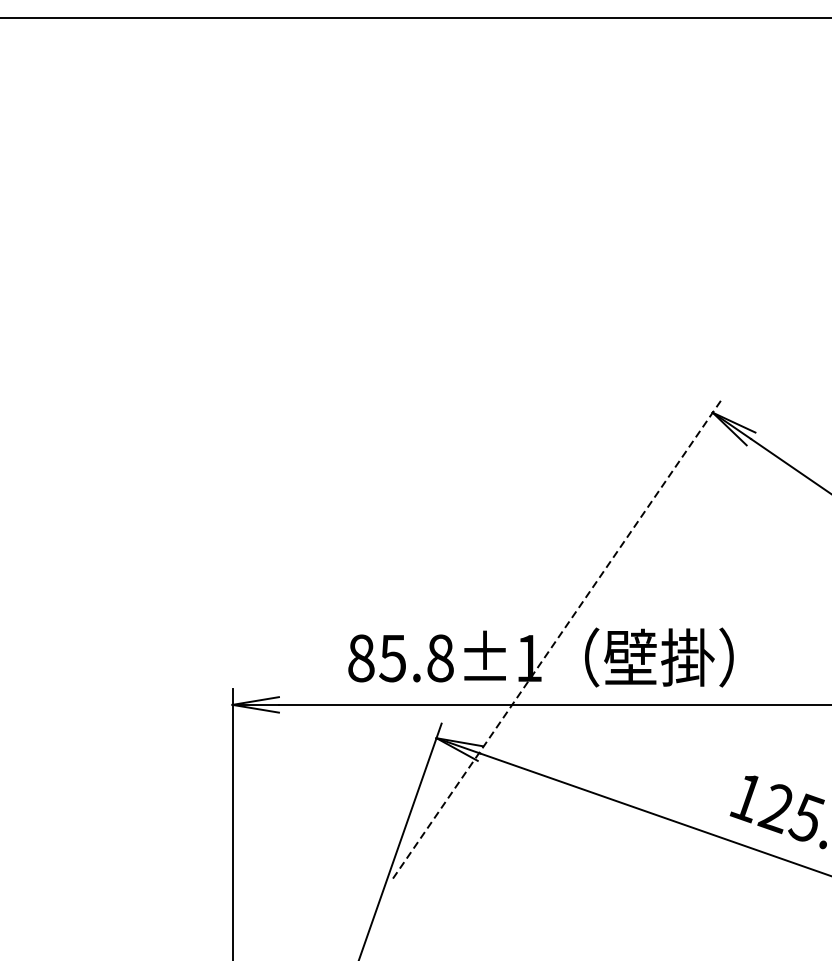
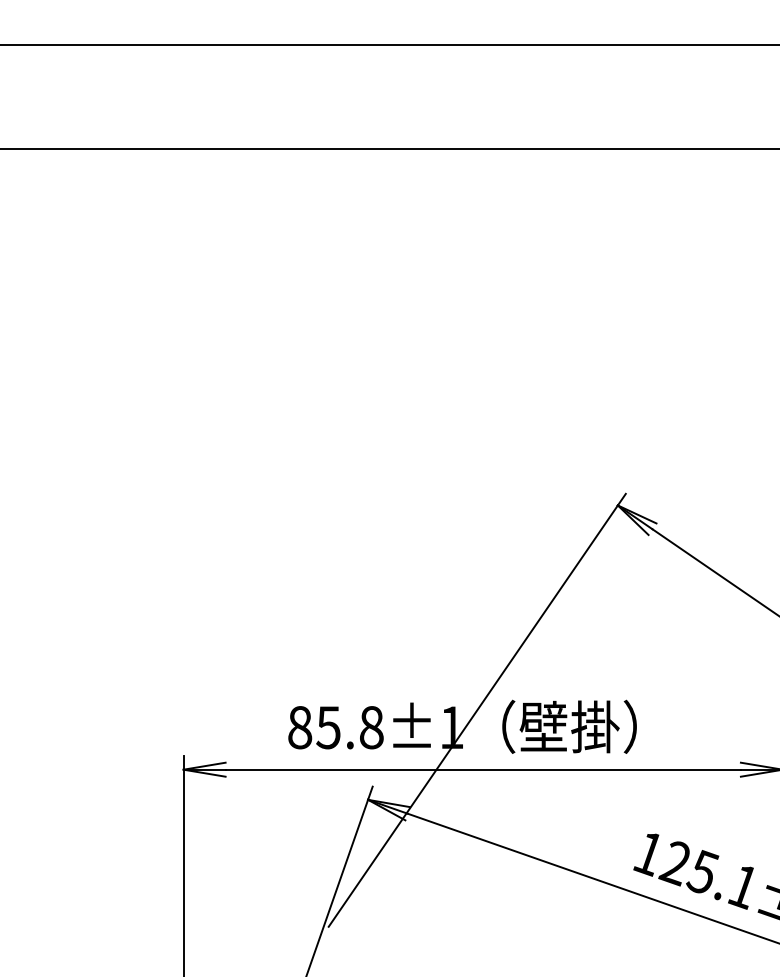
line: (557, 639) -> (477, 710), dashed -> solid

